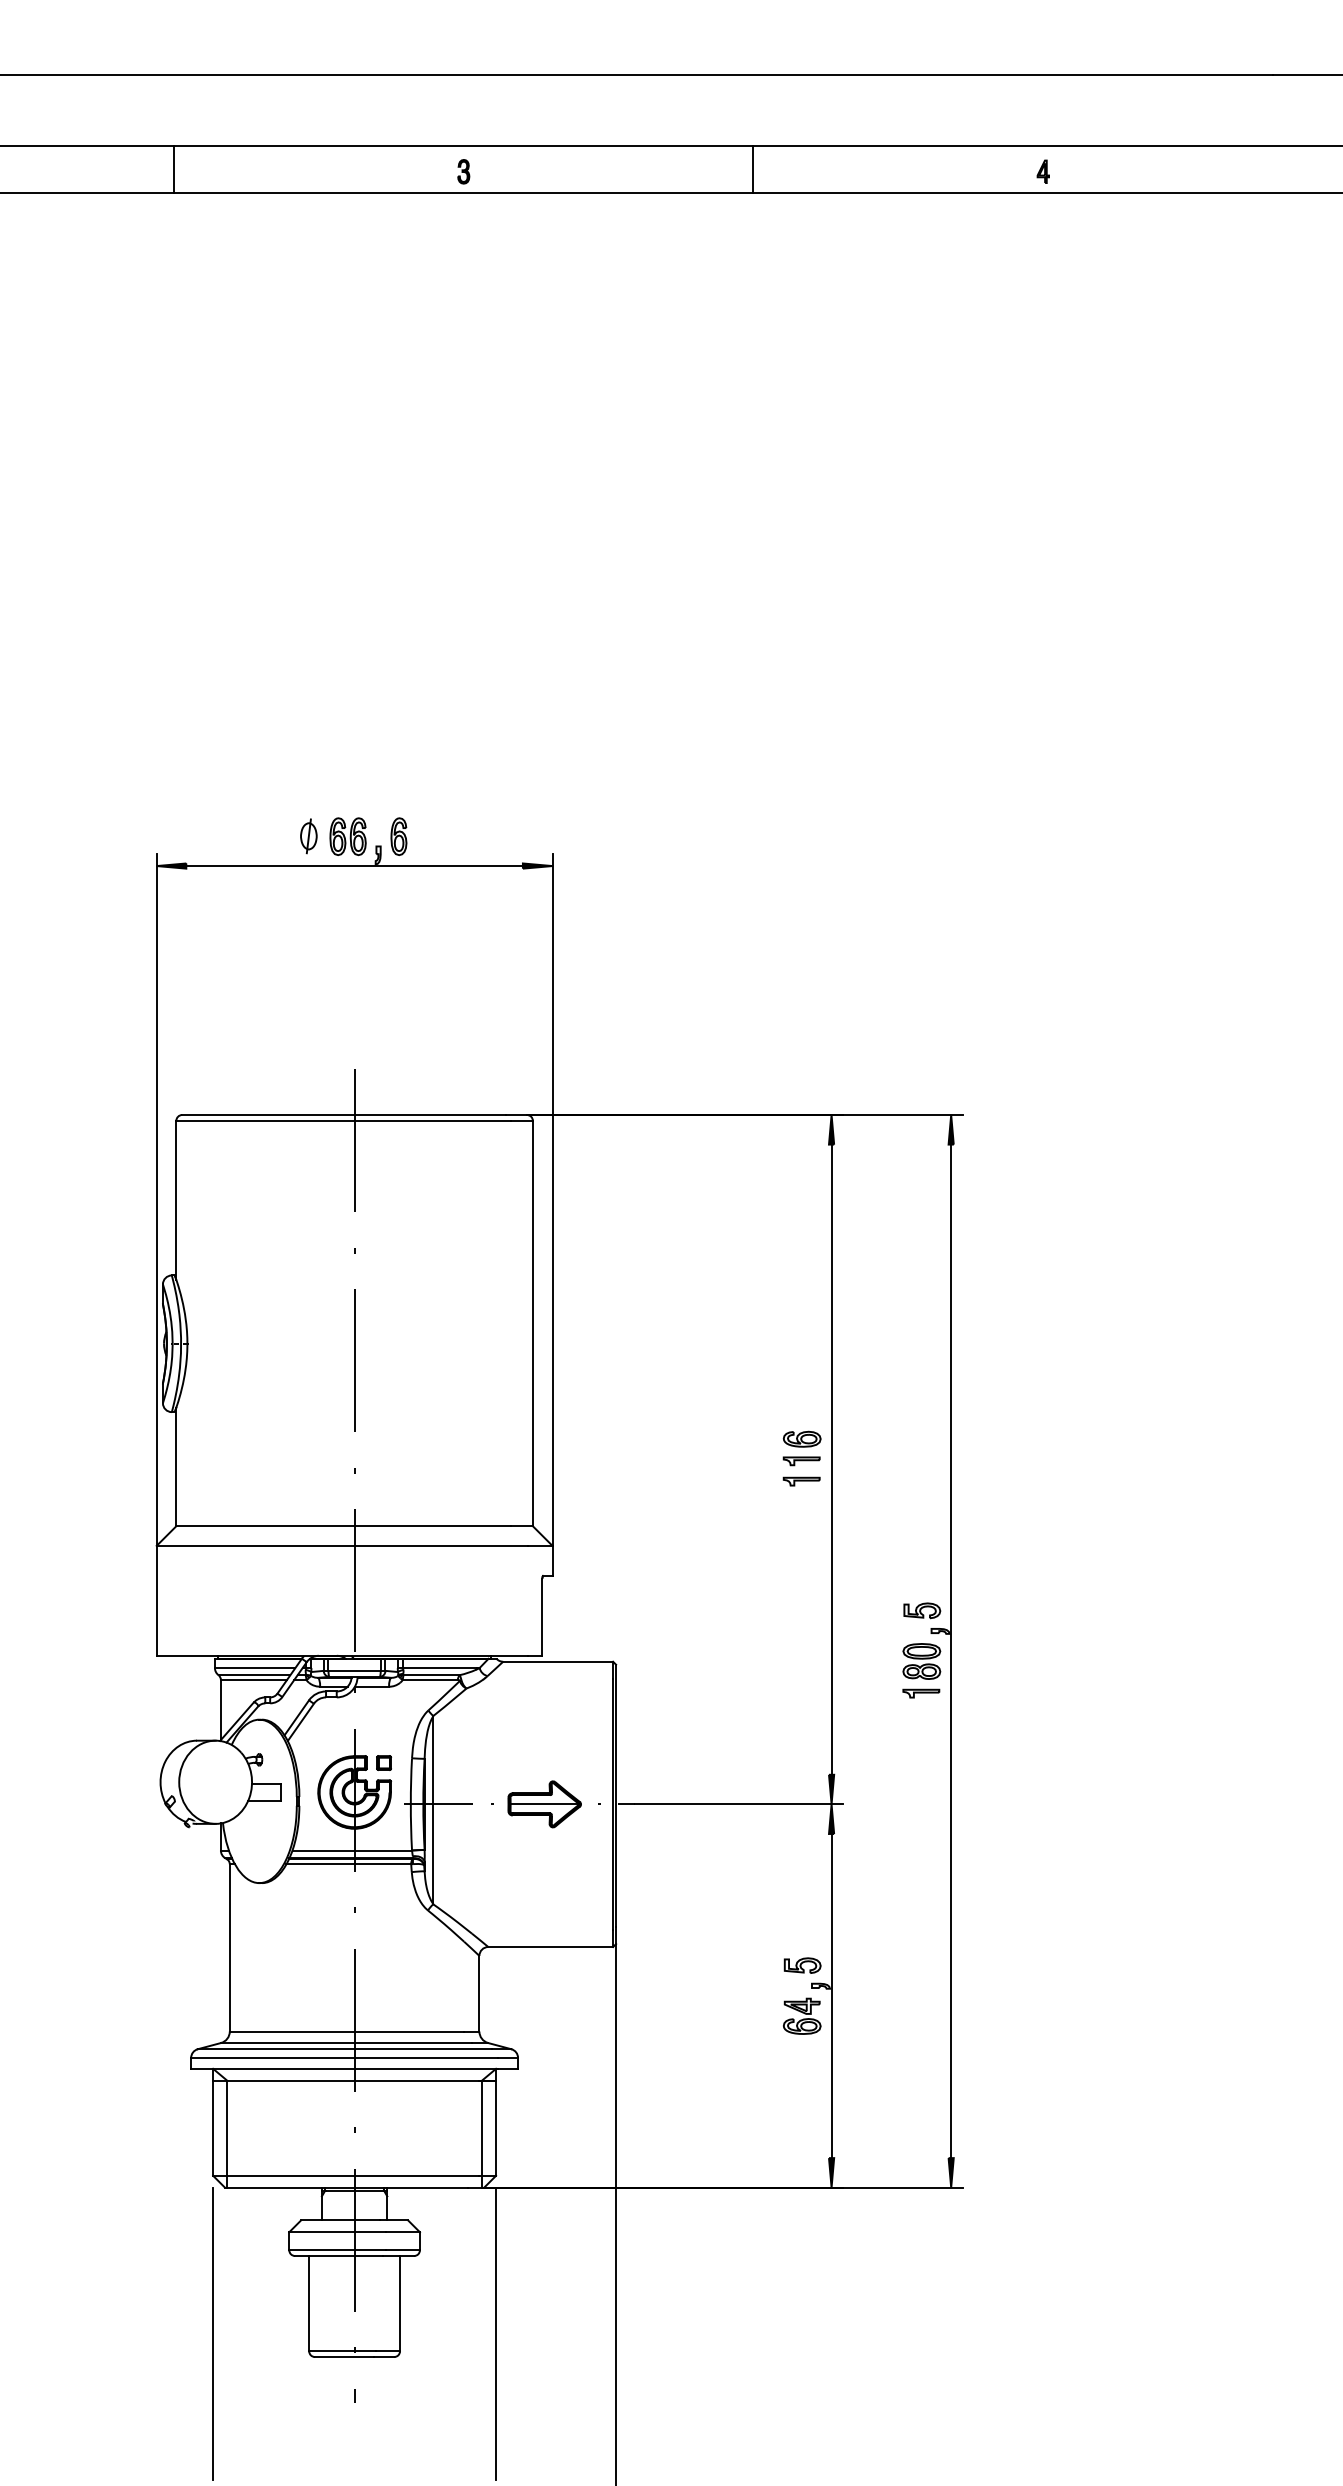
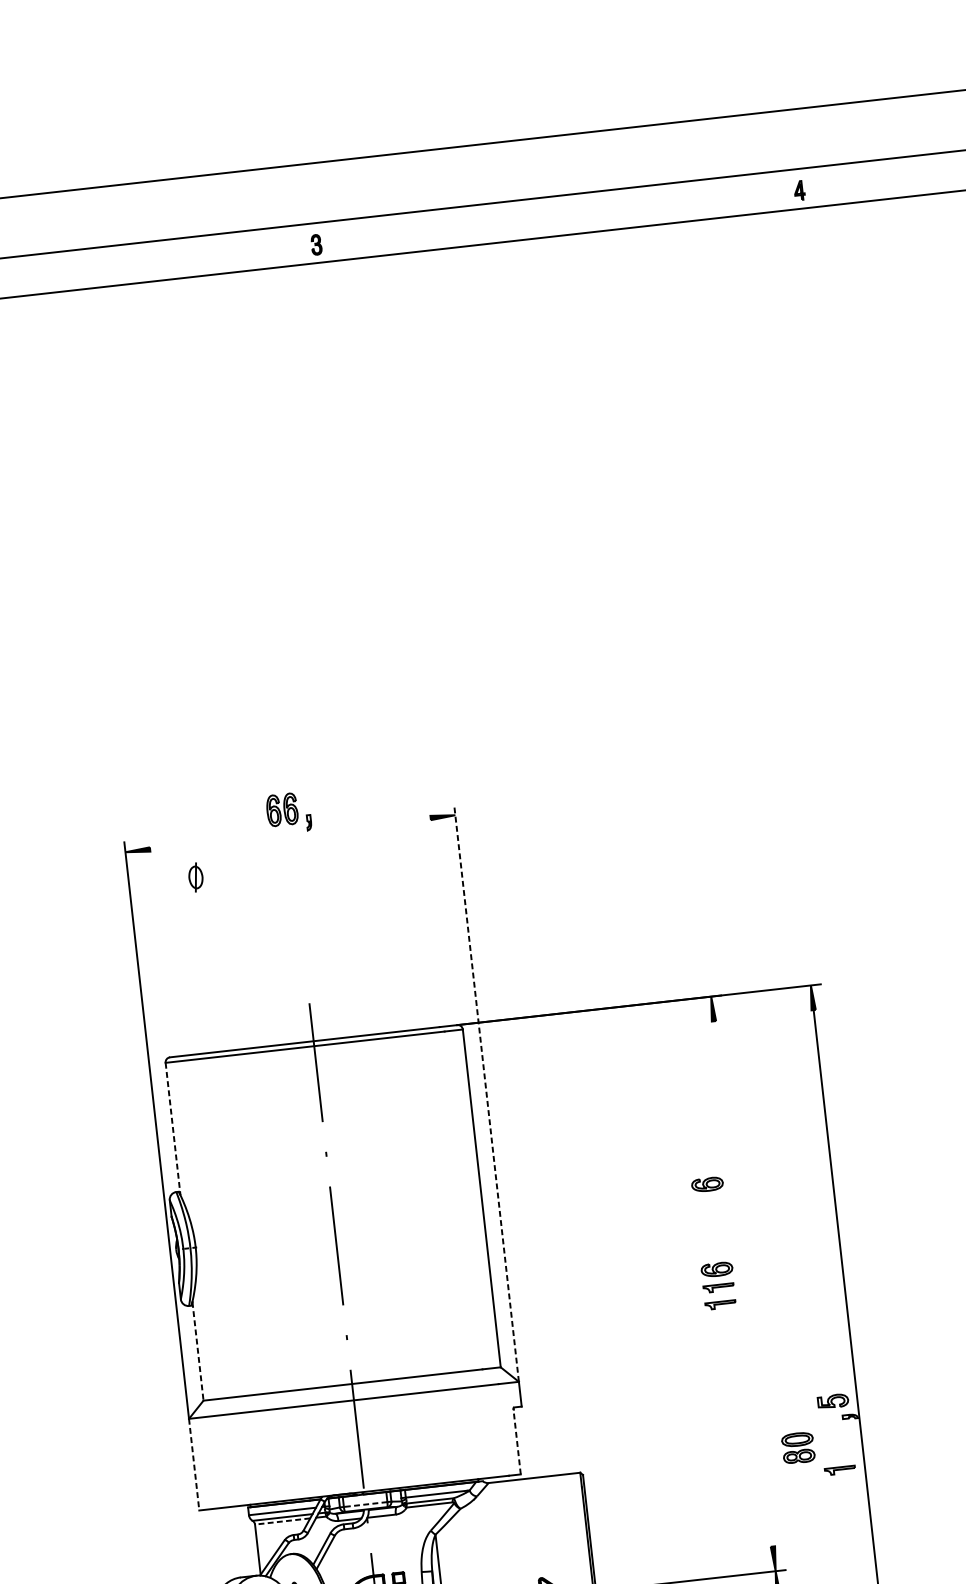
line: (173, 169) -> (74, 270), removed
line: (753, 169) -> (557, 215), removed
part: (308, 836) -> (195, 877), moved
part: (398, 836) -> (324, 805), removed
line: (354, 866) -> (290, 834), removed
line: (176, 1200) -> (173, 1129), solid -> dashed
line: (552, 1200) -> (486, 1093), solid -> dashed
part: (801, 1336) -> (706, 1184), added
line: (831, 1459) -> (743, 1283), removed
line: (176, 1467) -> (198, 1351), solid -> dashed
line: (156, 1600) -> (193, 1464), solid -> dashed
line: (542, 1617) -> (517, 1442), solid -> dashed
part: (921, 1661) -> (798, 1448), moved
line: (354, 1670) -> (365, 1504), solid -> dashed
line: (253, 1679) -> (282, 1521), solid -> dashed

